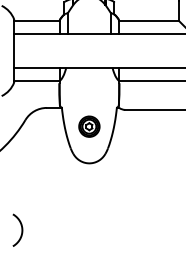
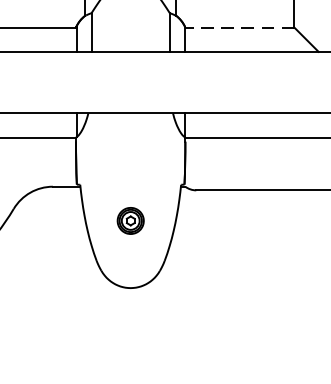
line: (149, 20) -> (240, 26), solid -> dashed
part: (89, 126) -> (130, 220), size x0.7

